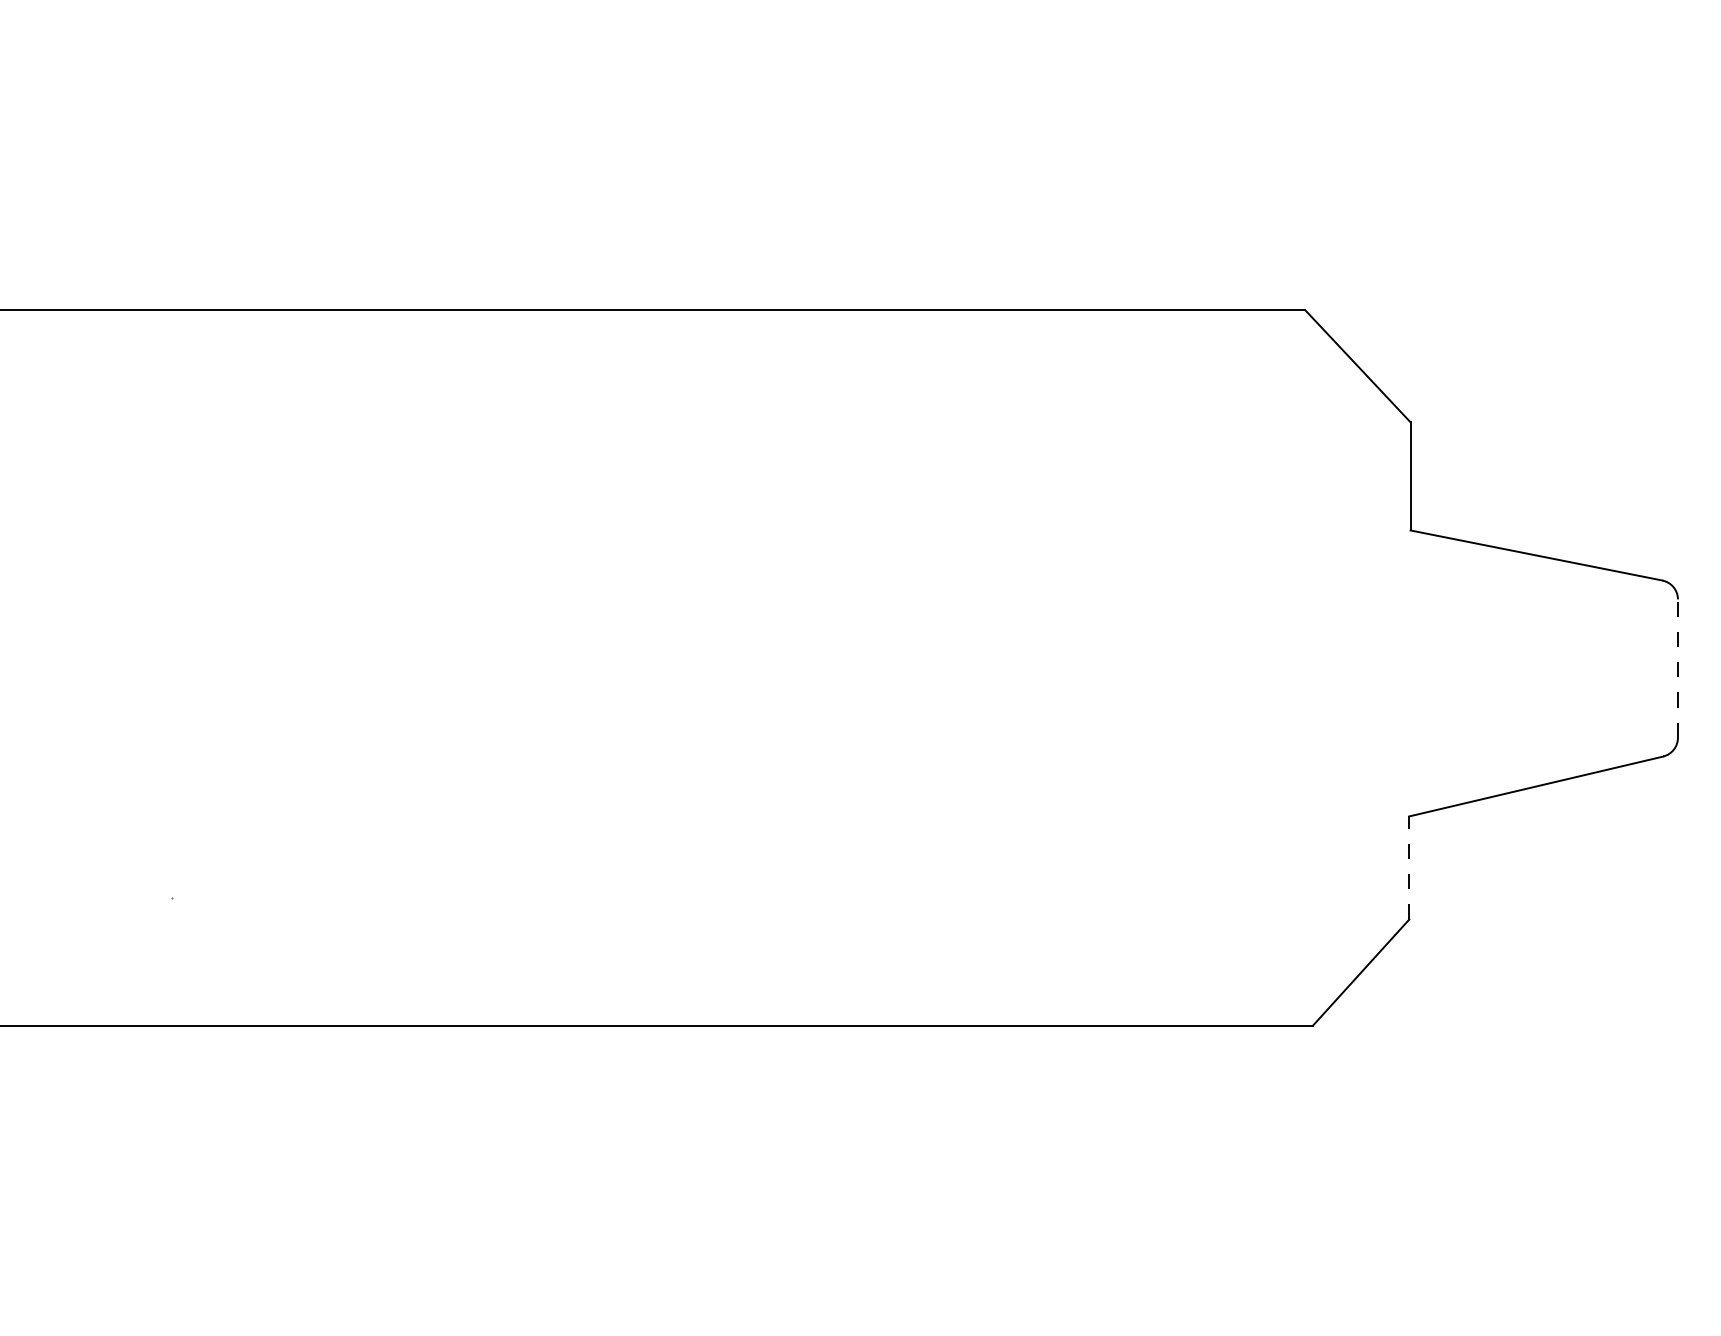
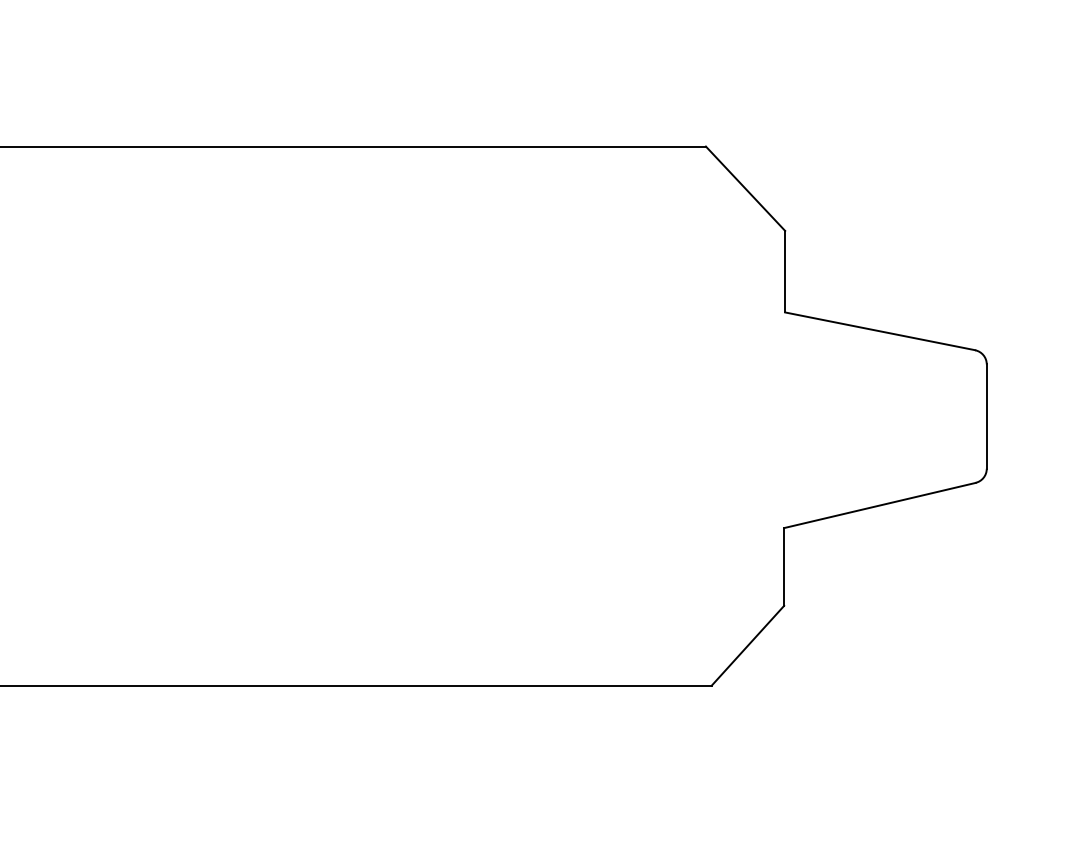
line: (1677, 668) -> (986, 416), dashed -> solid
line: (1409, 868) -> (784, 567), dashed -> solid

